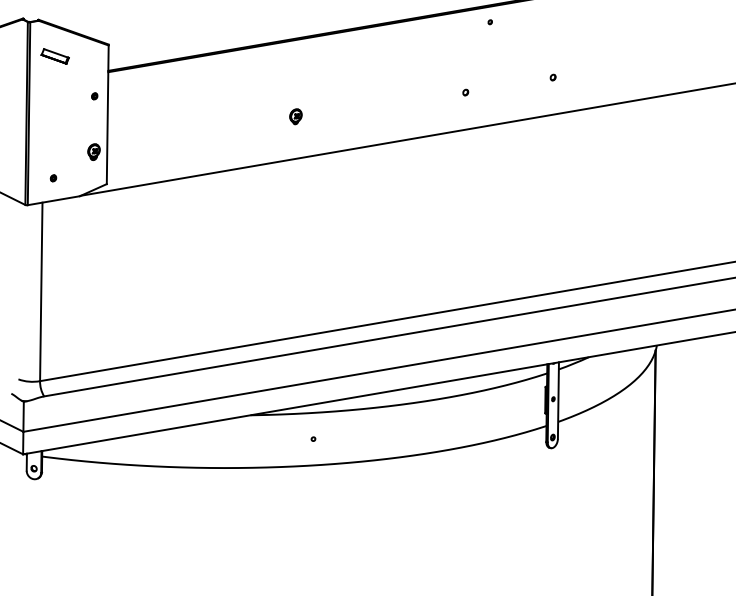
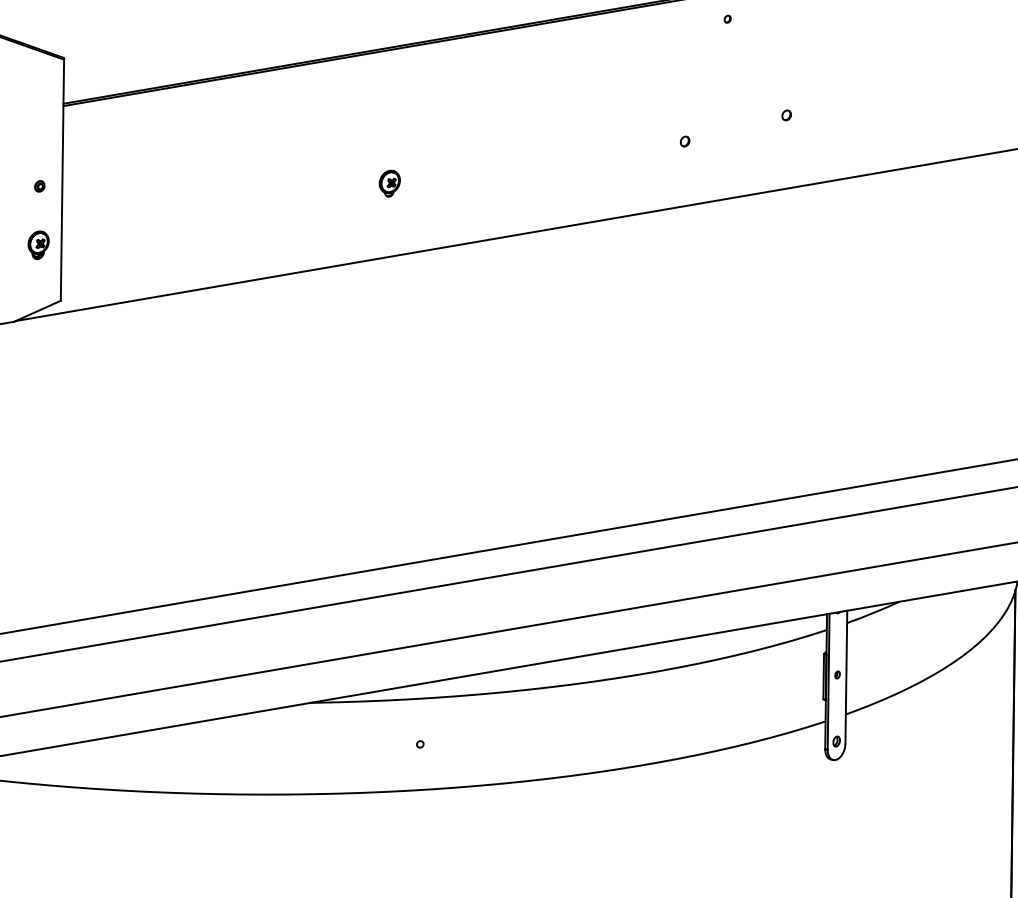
part: (552, 77) -> (785, 115), moved
part: (94, 96) -> (39, 186), moved

